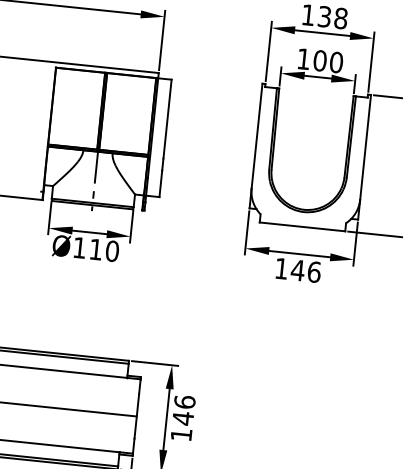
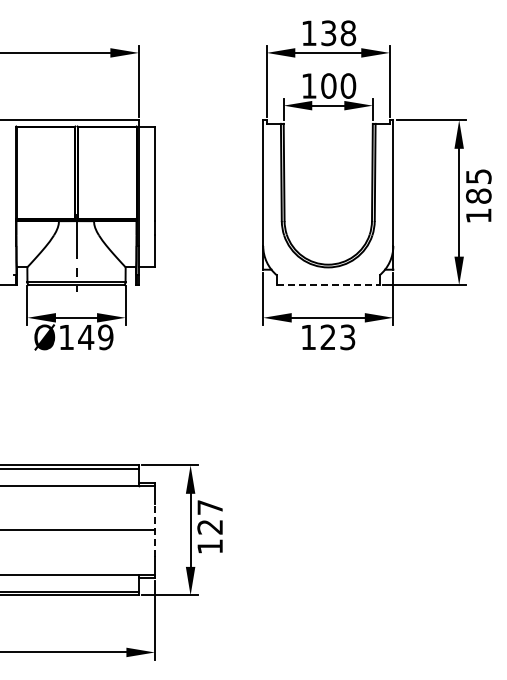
line: (302, 227) -> (328, 285), solid -> dashed
text: (103, 250) -> (95, 337), Ø110 -> Ø149
text: (305, 271) -> (337, 337), 146 -> 123
text: (184, 410) -> (210, 517), 146 -> 127
line: (136, 416) -> (154, 530), solid -> dashed

